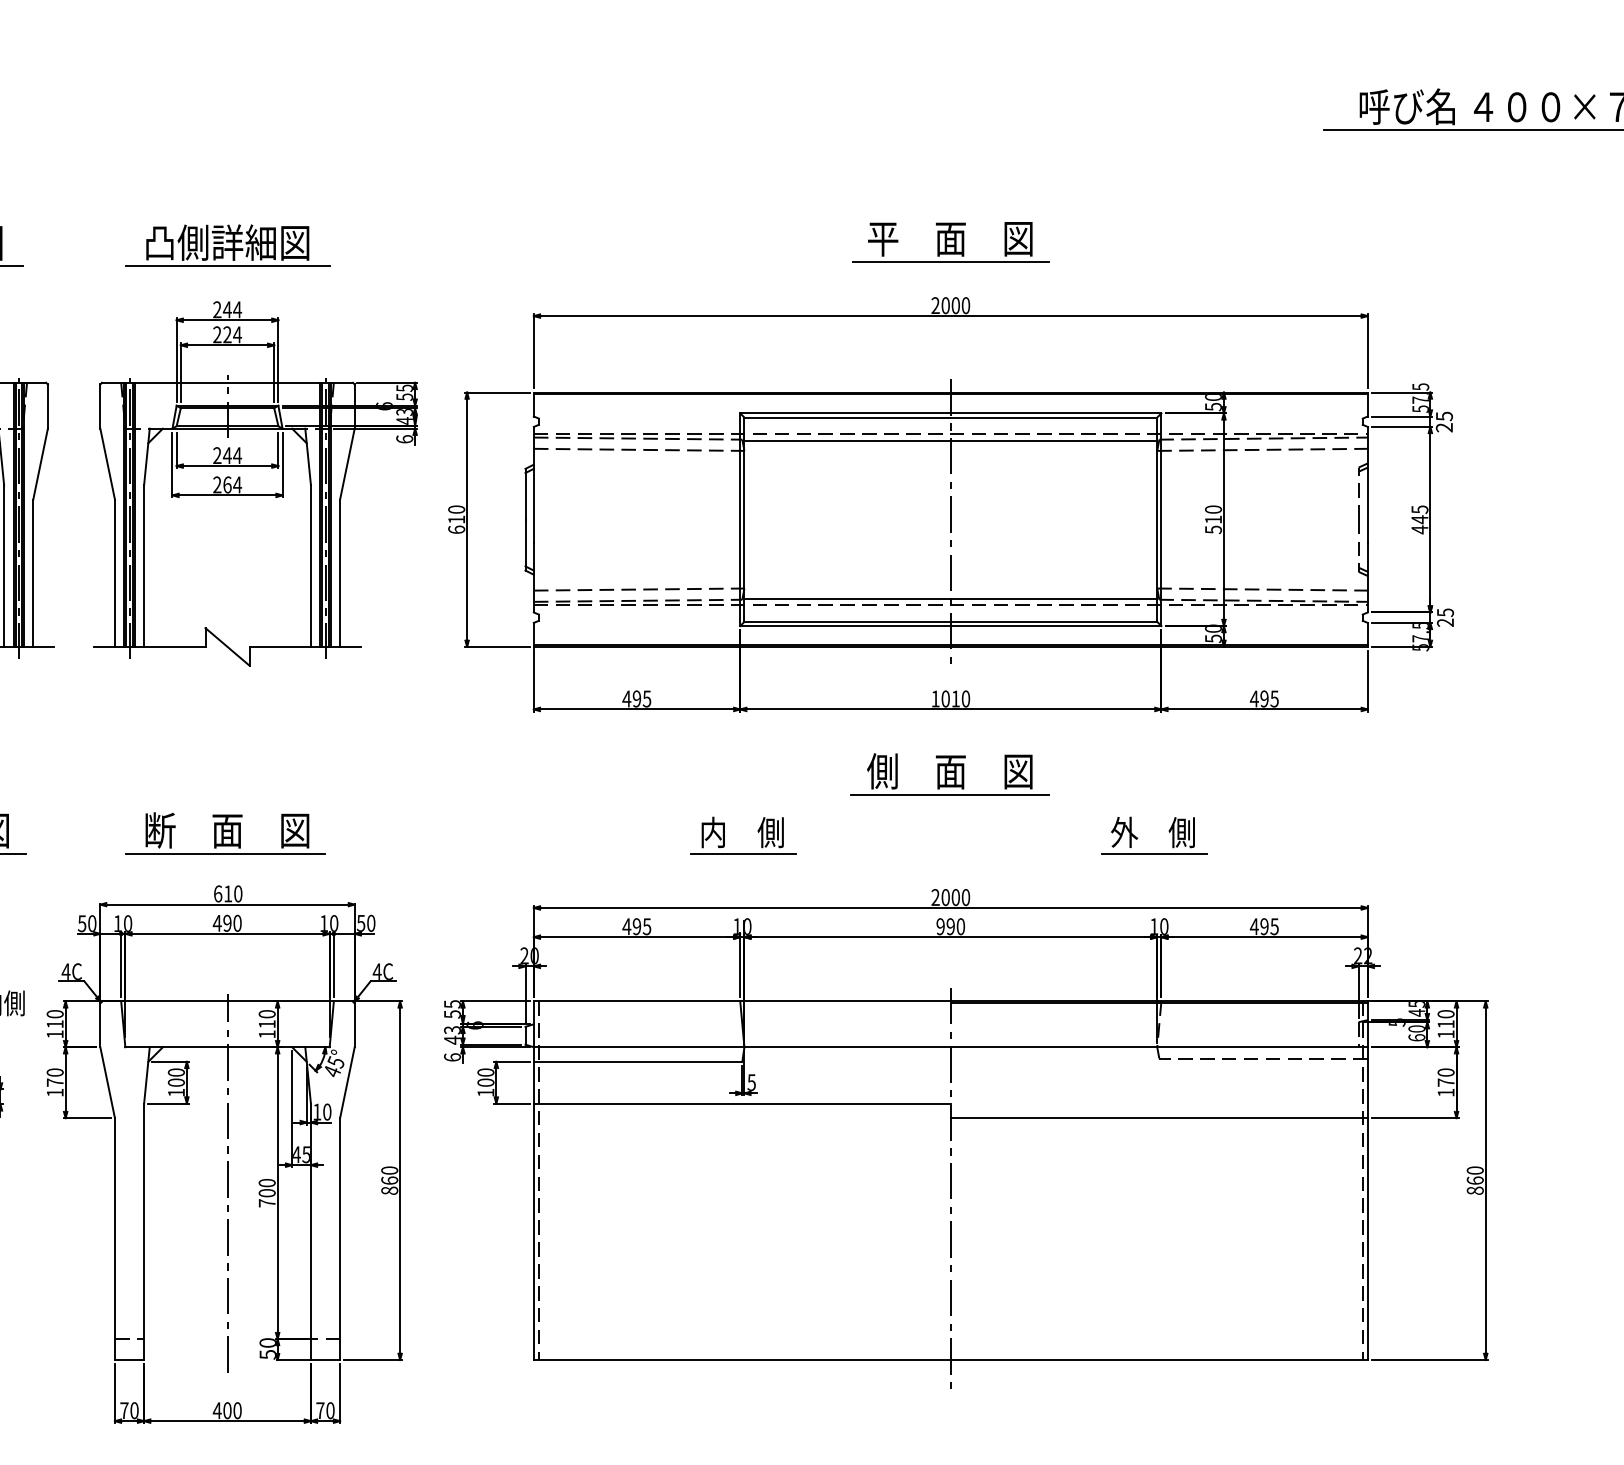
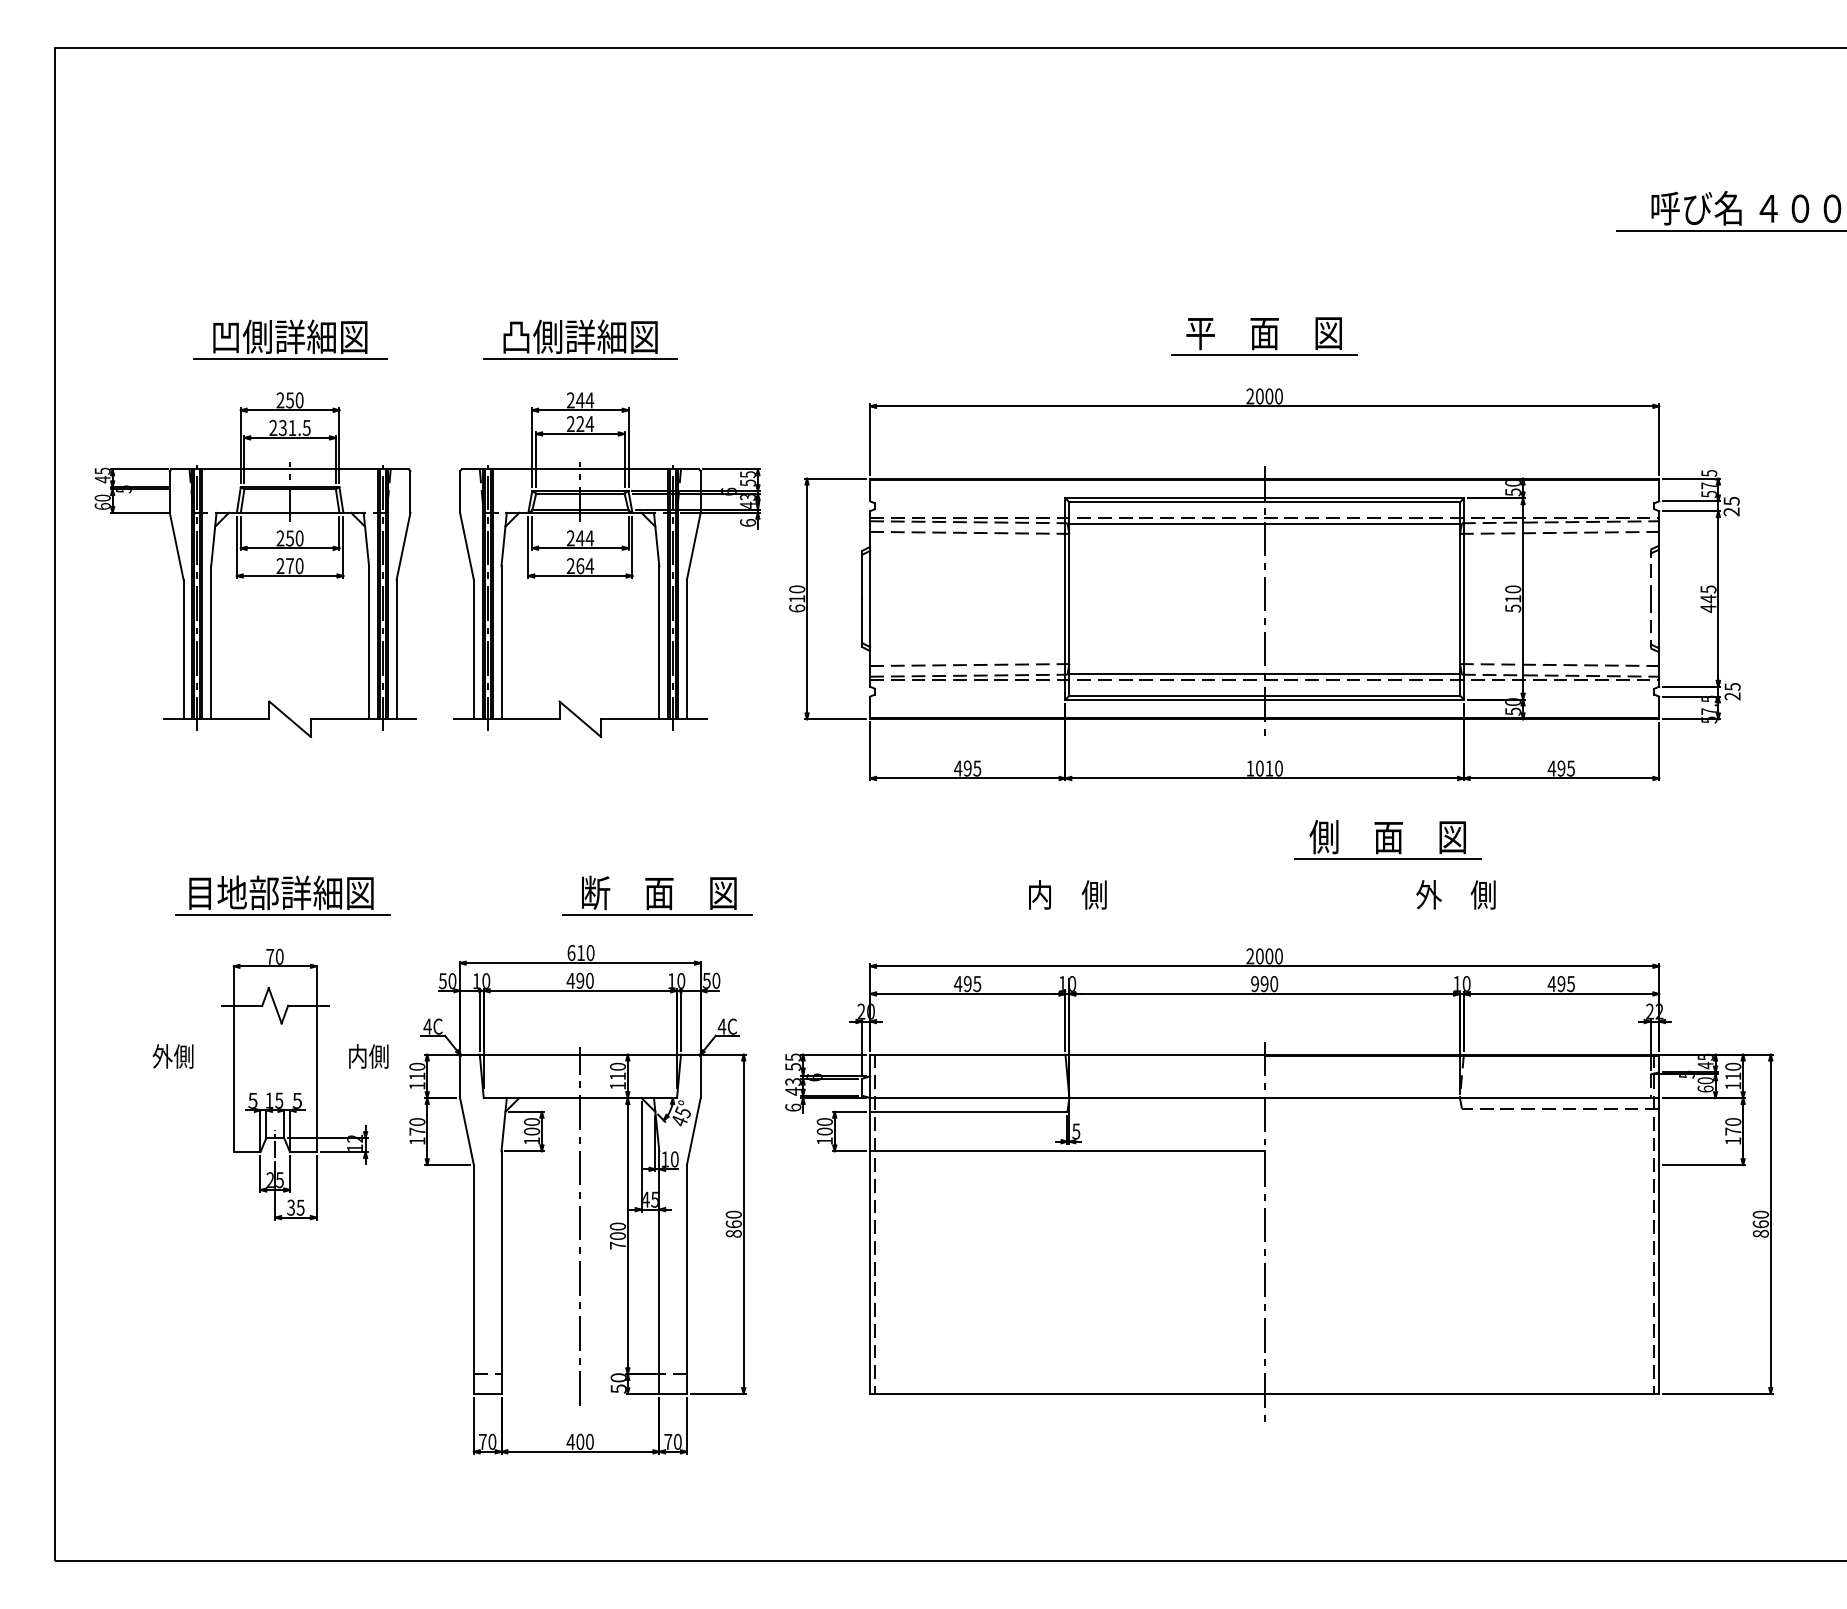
part: (949, 773) -> (1387, 839), moved
part: (225, 833) -> (657, 895), moved
line: (743, 854) -> (1068, 915), removed
line: (1154, 854) -> (1457, 915), removed
line: (1158, 1118) -> (1461, 1165), removed

